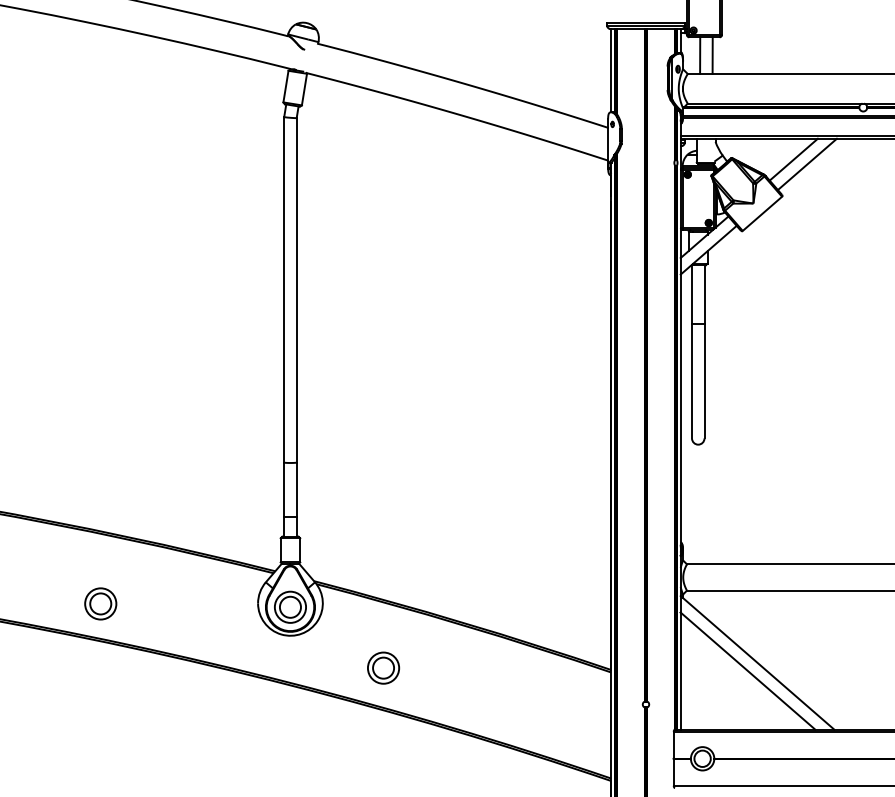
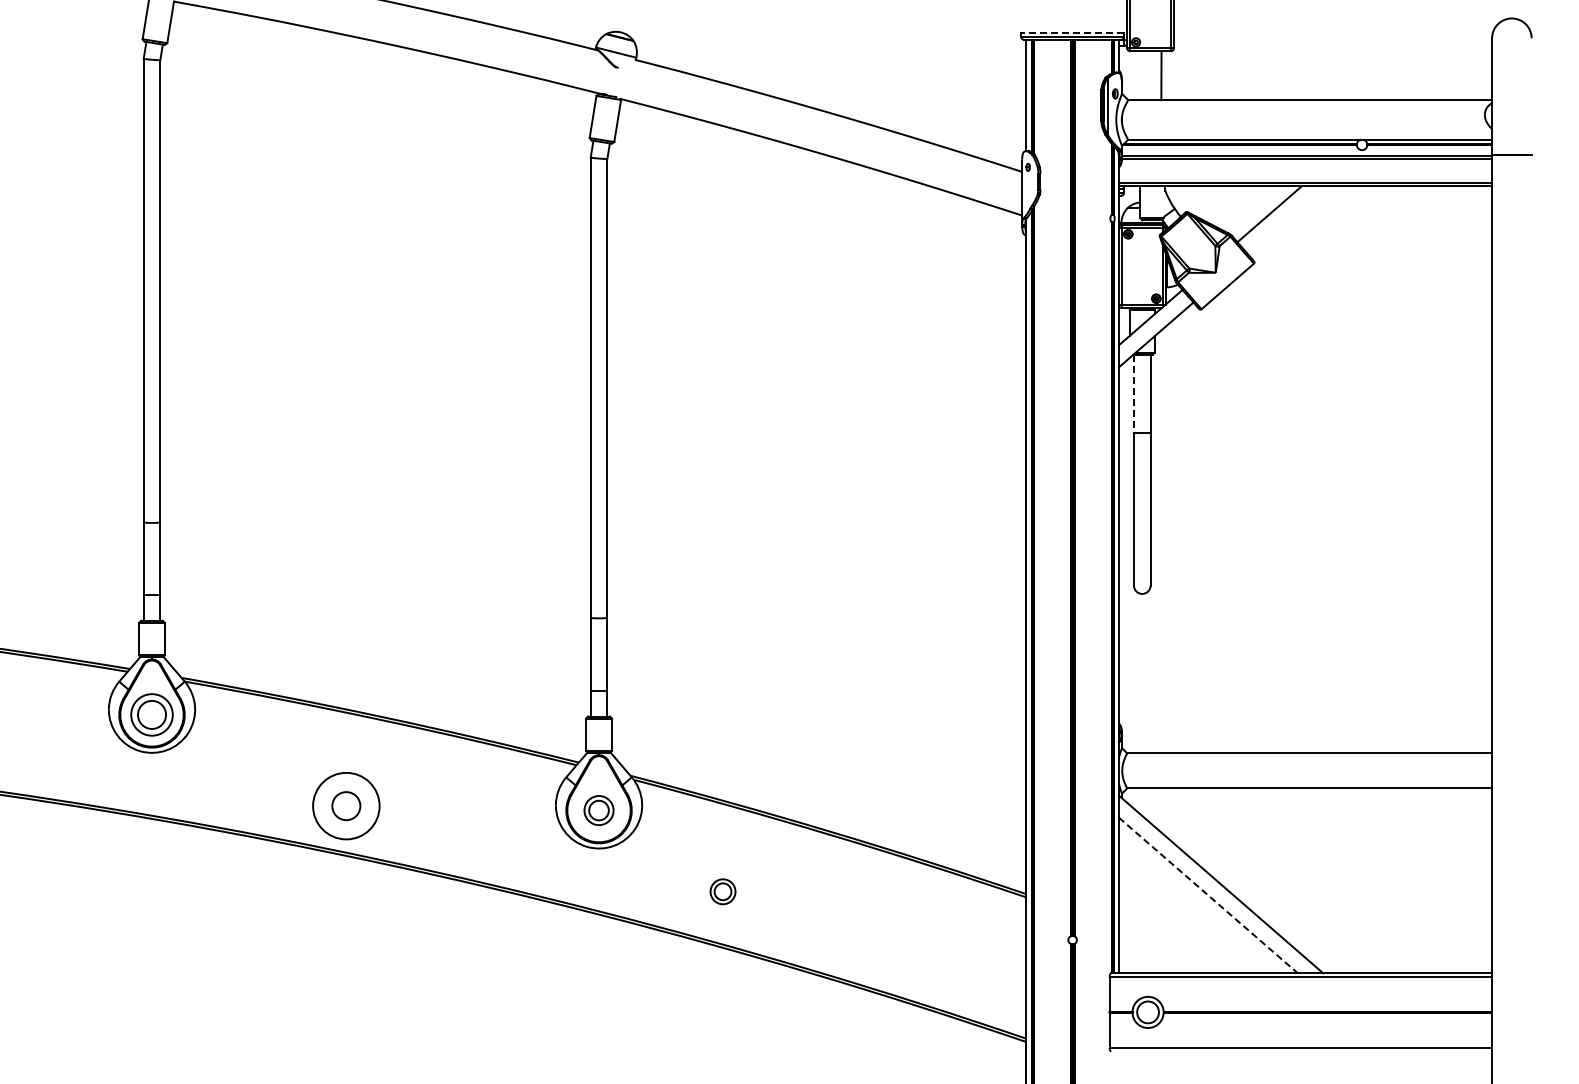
line: (645, 23) -> (1072, 32), solid -> dashed
line: (699, 55) -> (1144, 75), removed
line: (807, 164) -> (1287, 220), removed
line: (691, 294) -> (1133, 393), solid -> dashed
circle: (100, 603) -> (346, 805), size x1.6
part: (290, 607) -> (598, 810), size x0.7
part: (383, 668) -> (722, 891), size x0.6
line: (747, 671) -> (1208, 895), solid -> dashed

